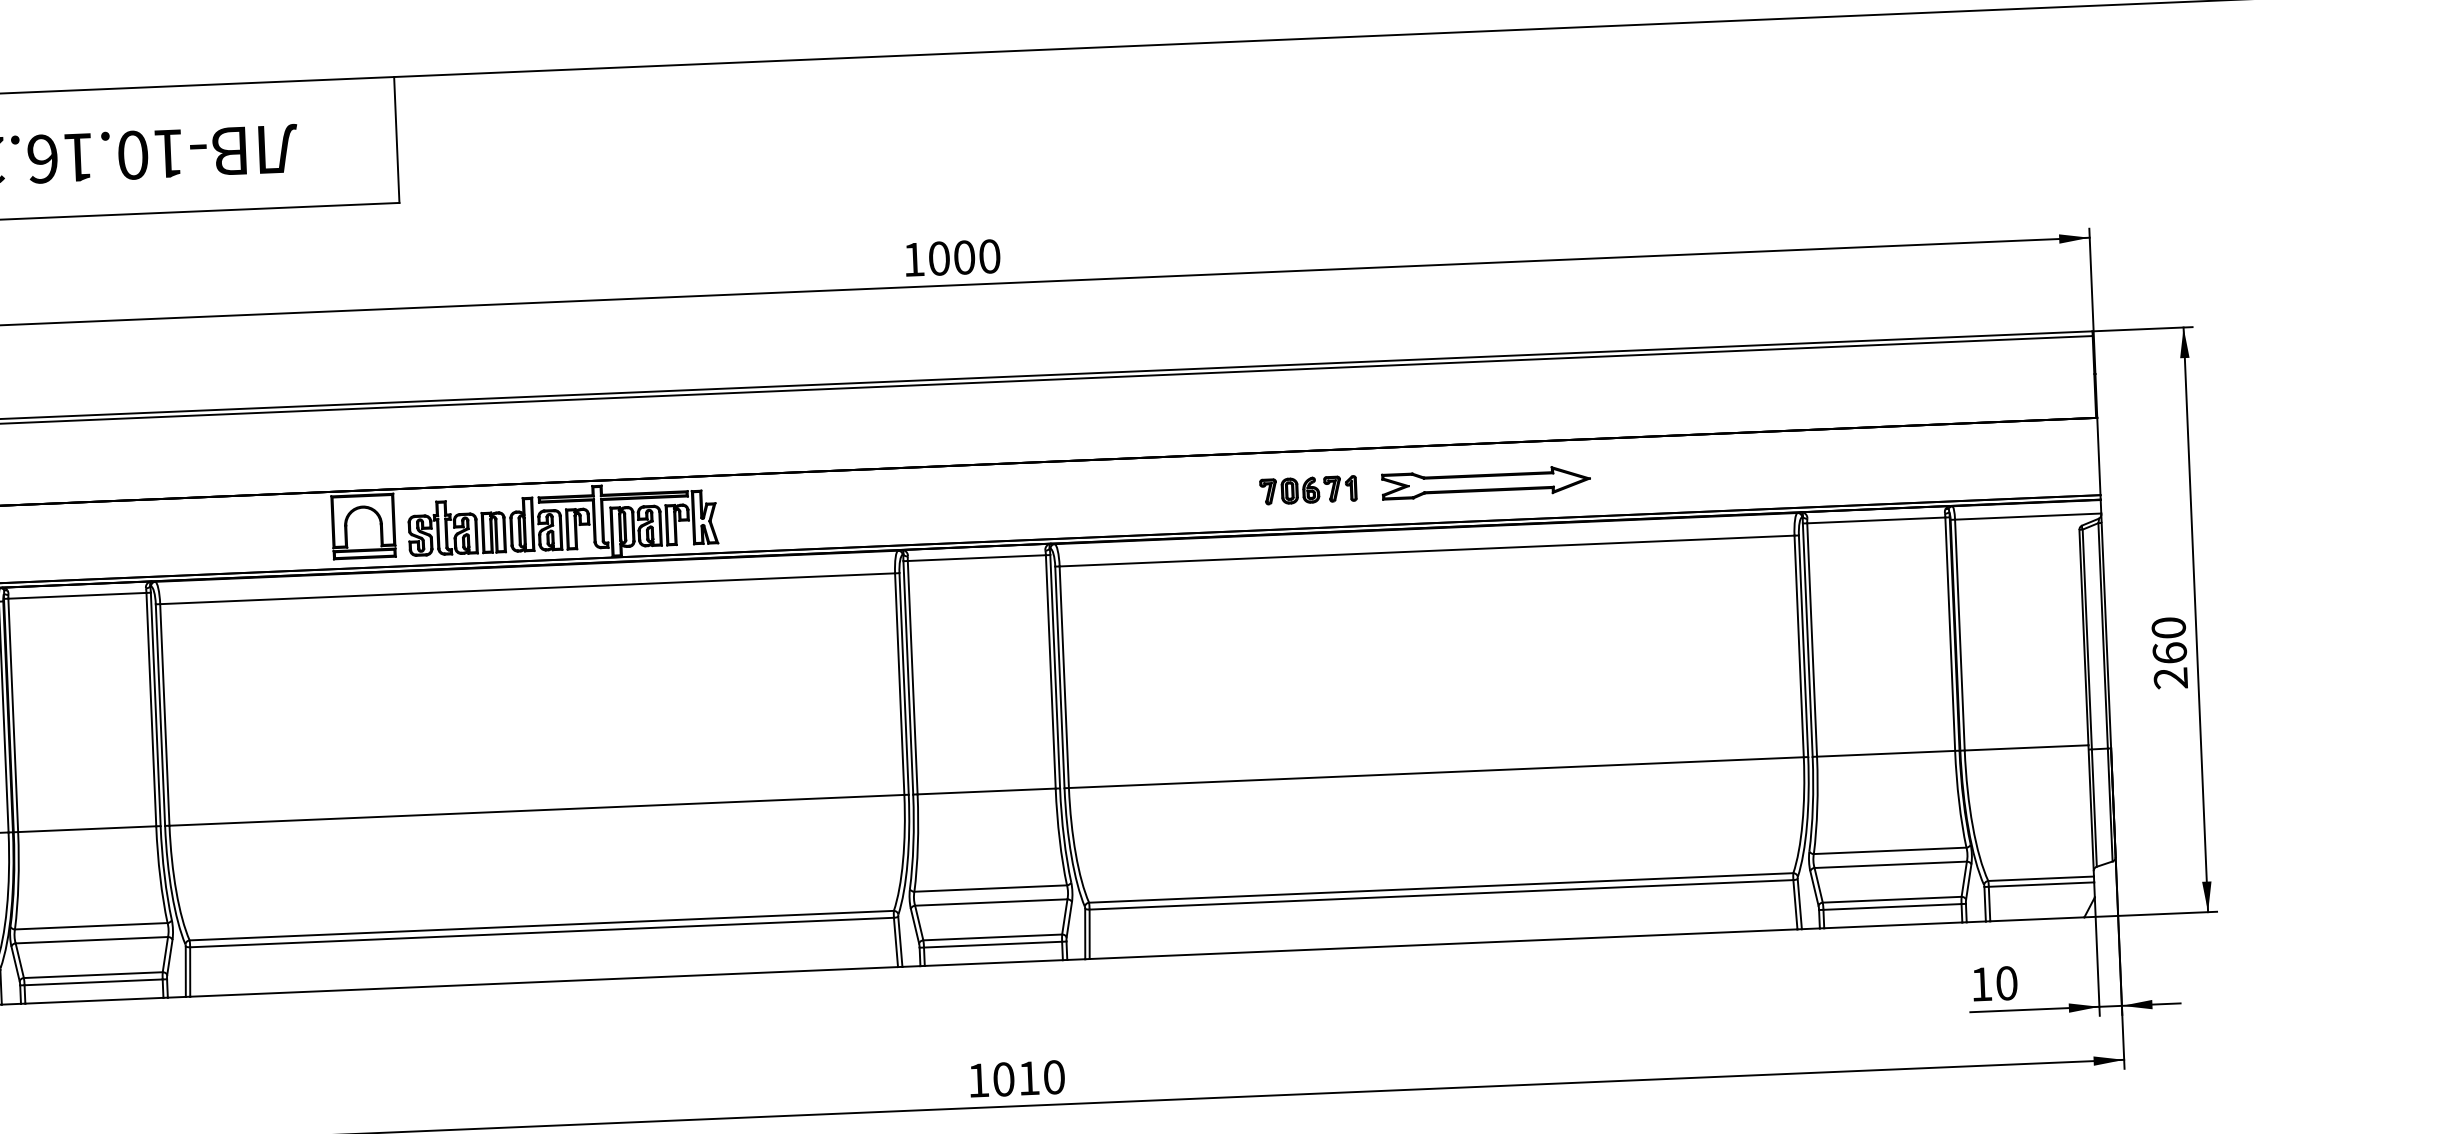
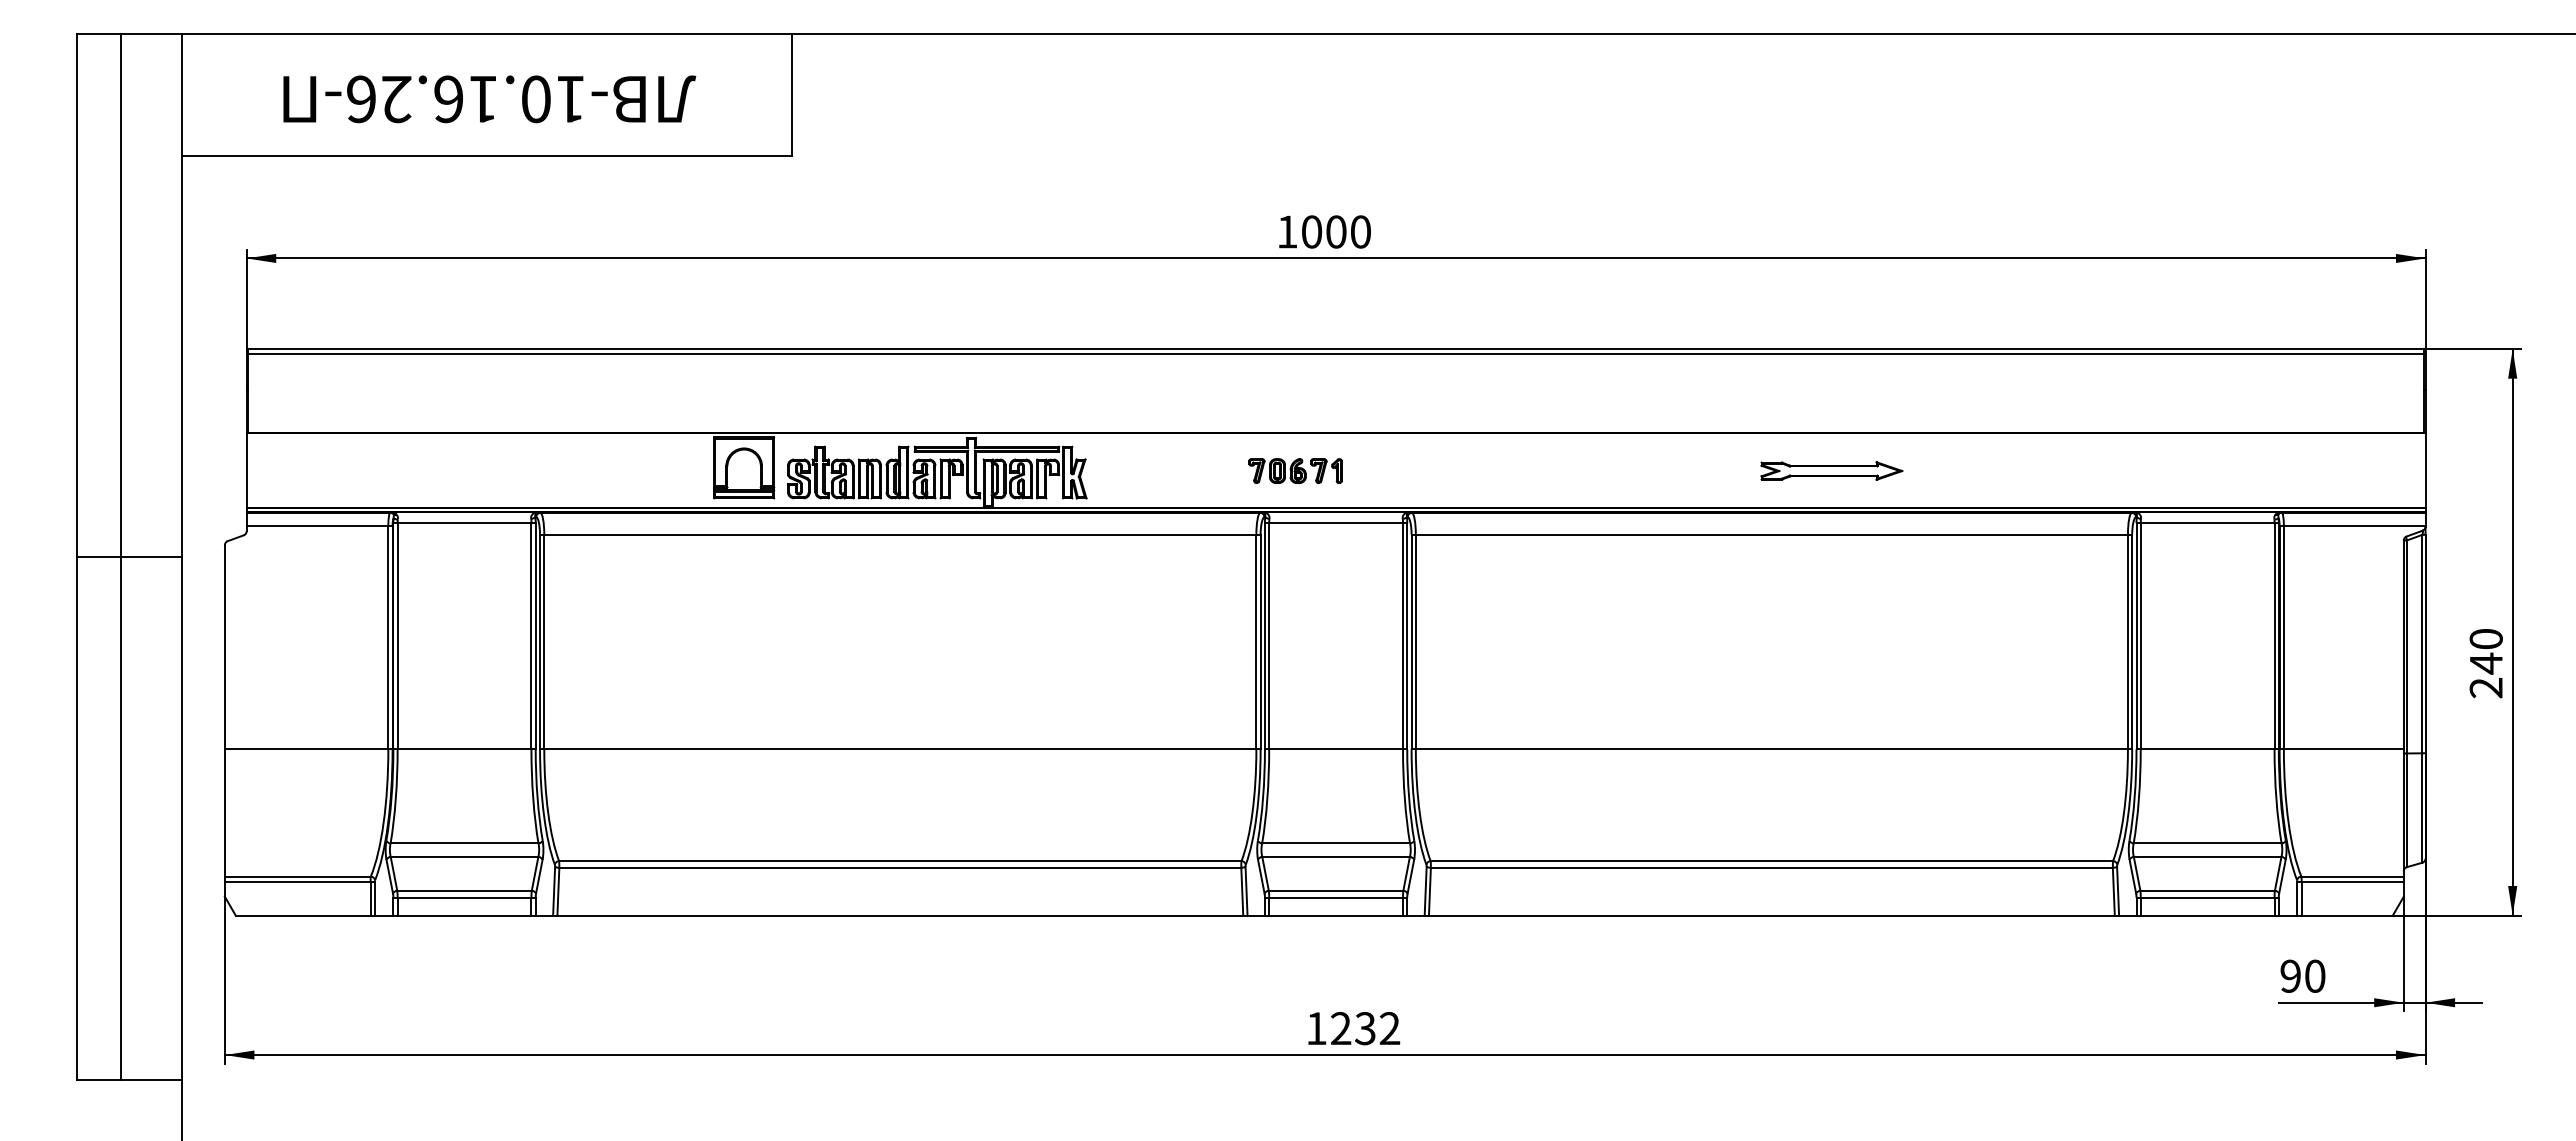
part: (1485, 482) -> (1831, 470), size x0.7
part: (1308, 489) -> (1295, 470), moved
text: (2169, 653) -> (2485, 663), 260 -> 240
text: (1981, 983) -> (2290, 975), 10 -> 90
text: (1029, 1078) -> (1365, 1028), 1010 -> 1232

